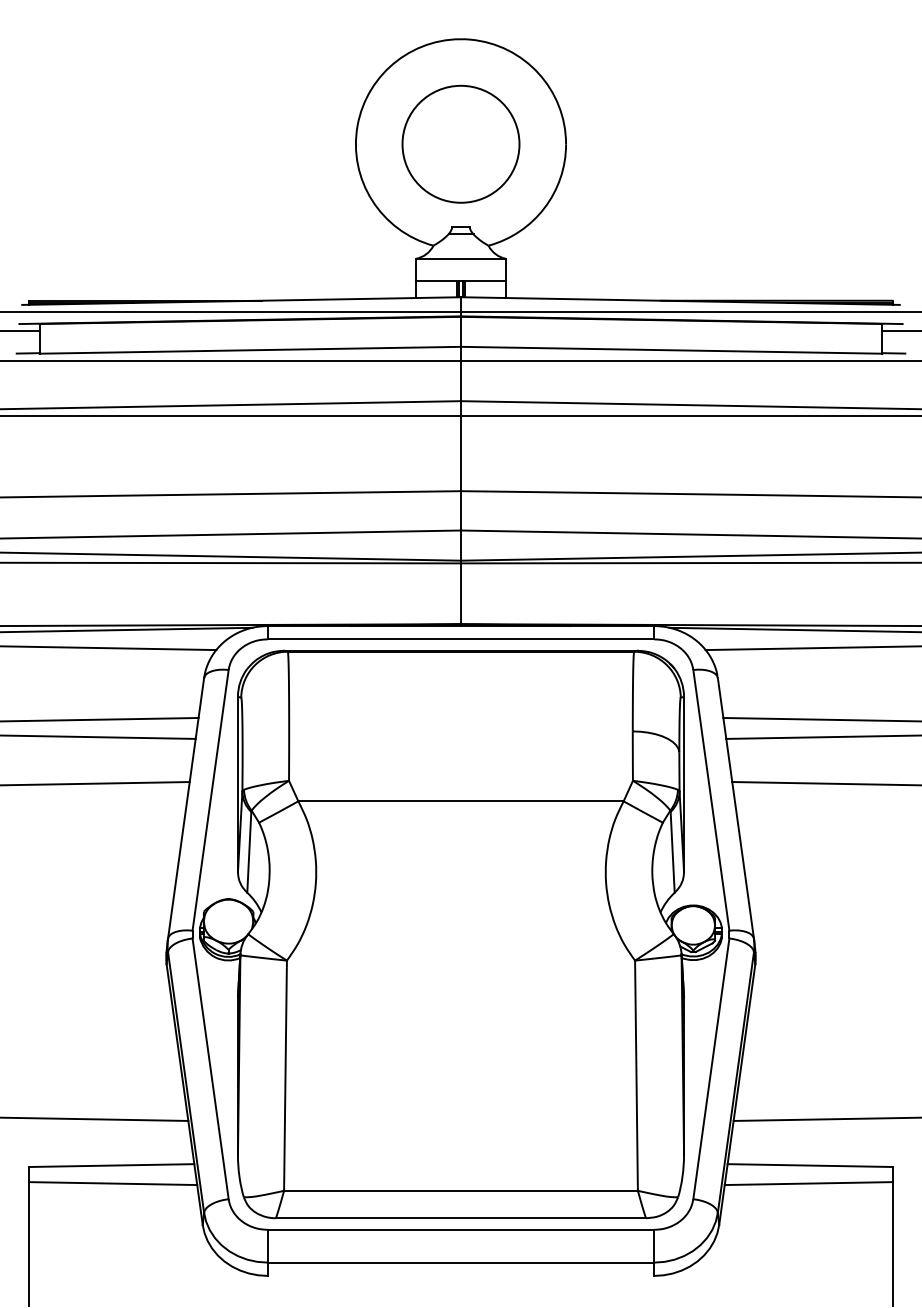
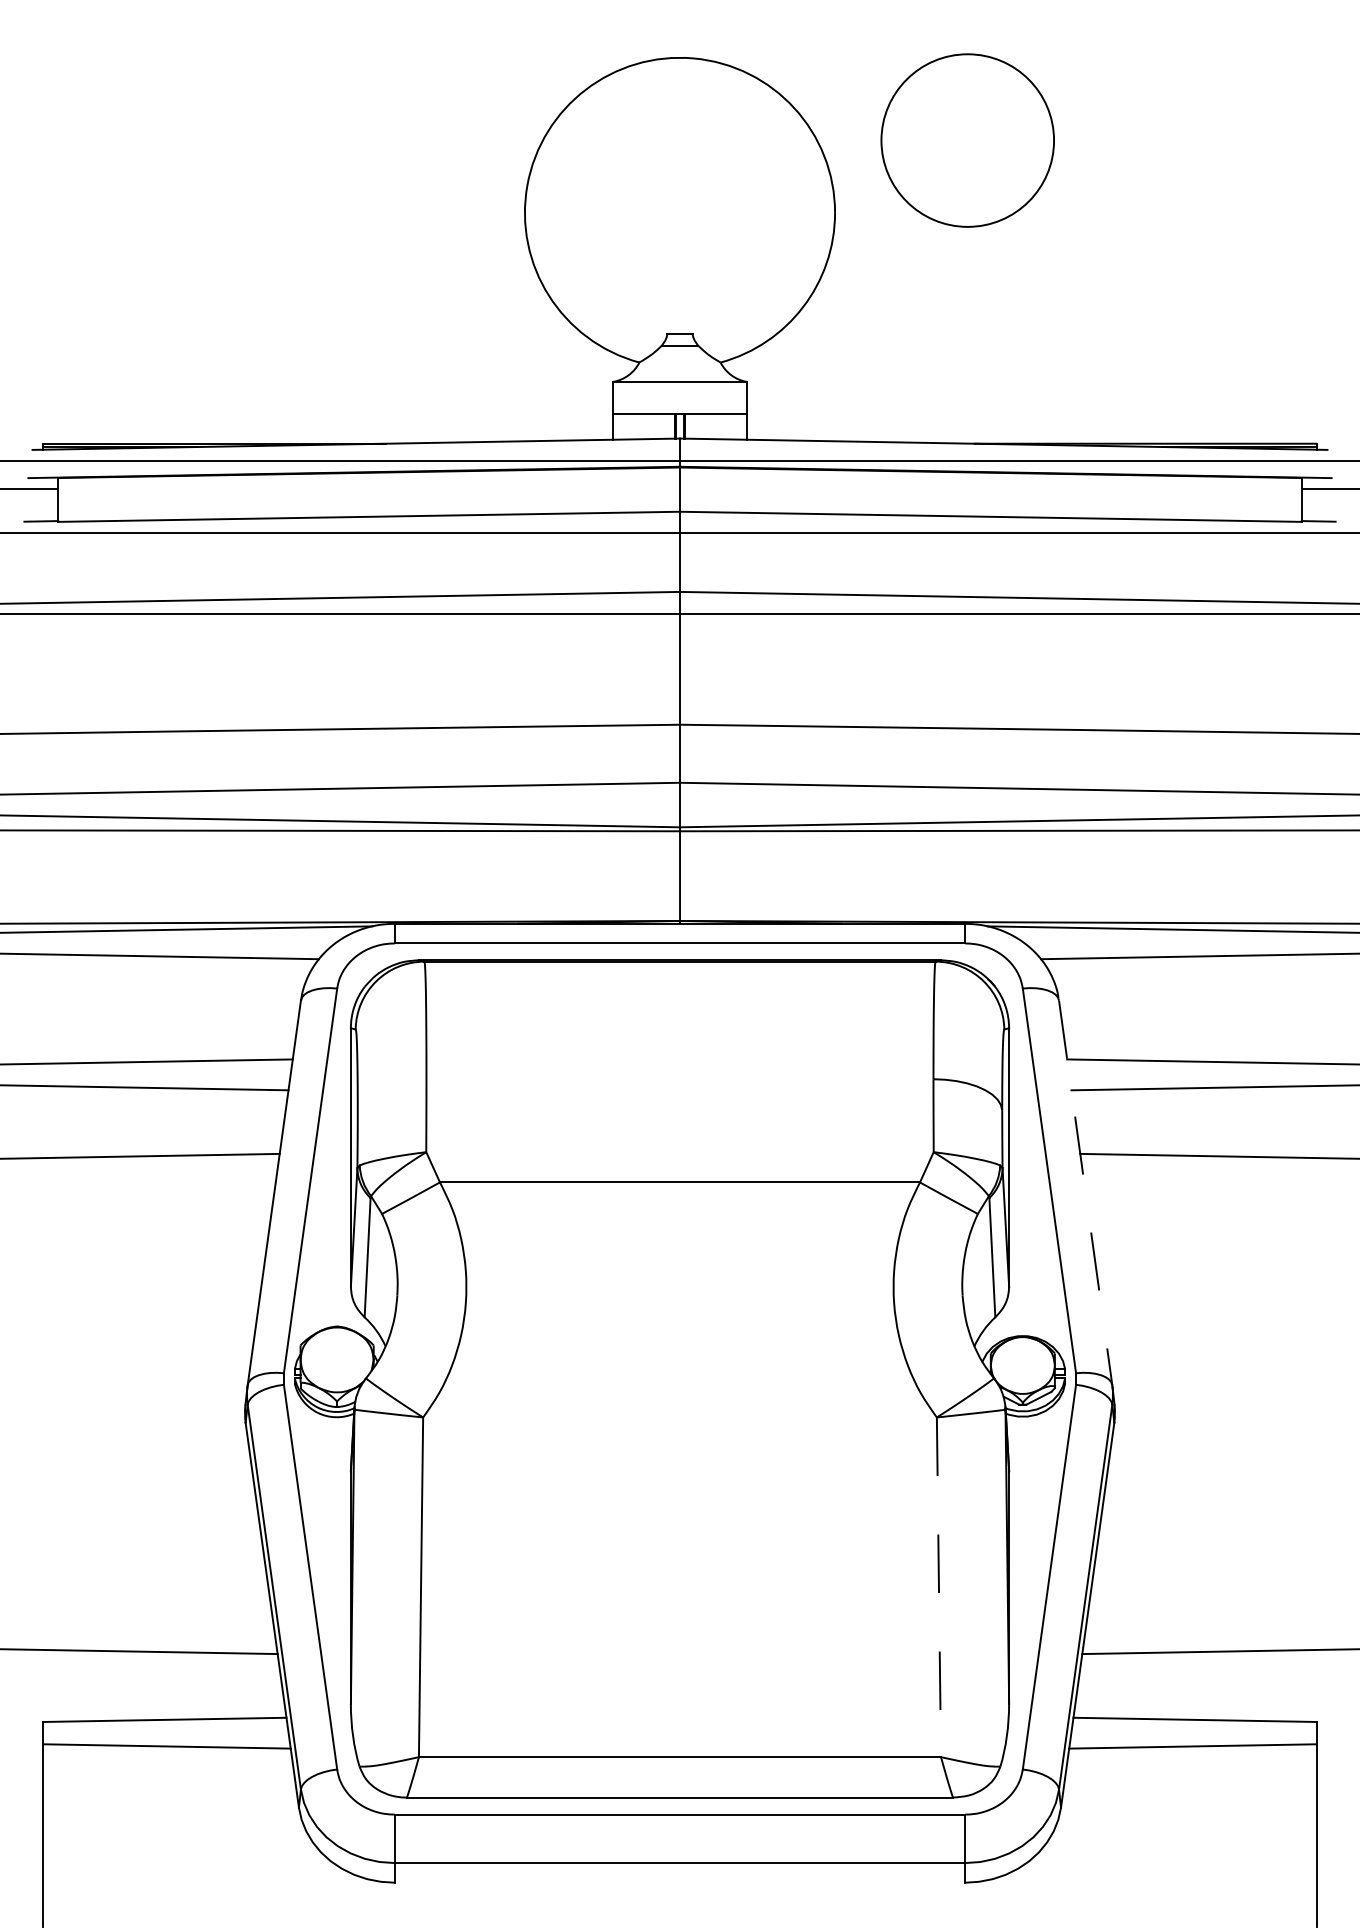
circle: (460, 143) -> (967, 139), moved
line: (735, 808) -> (1085, 1192), solid -> dashed
line: (636, 1076) -> (938, 1588), solid -> dashed

